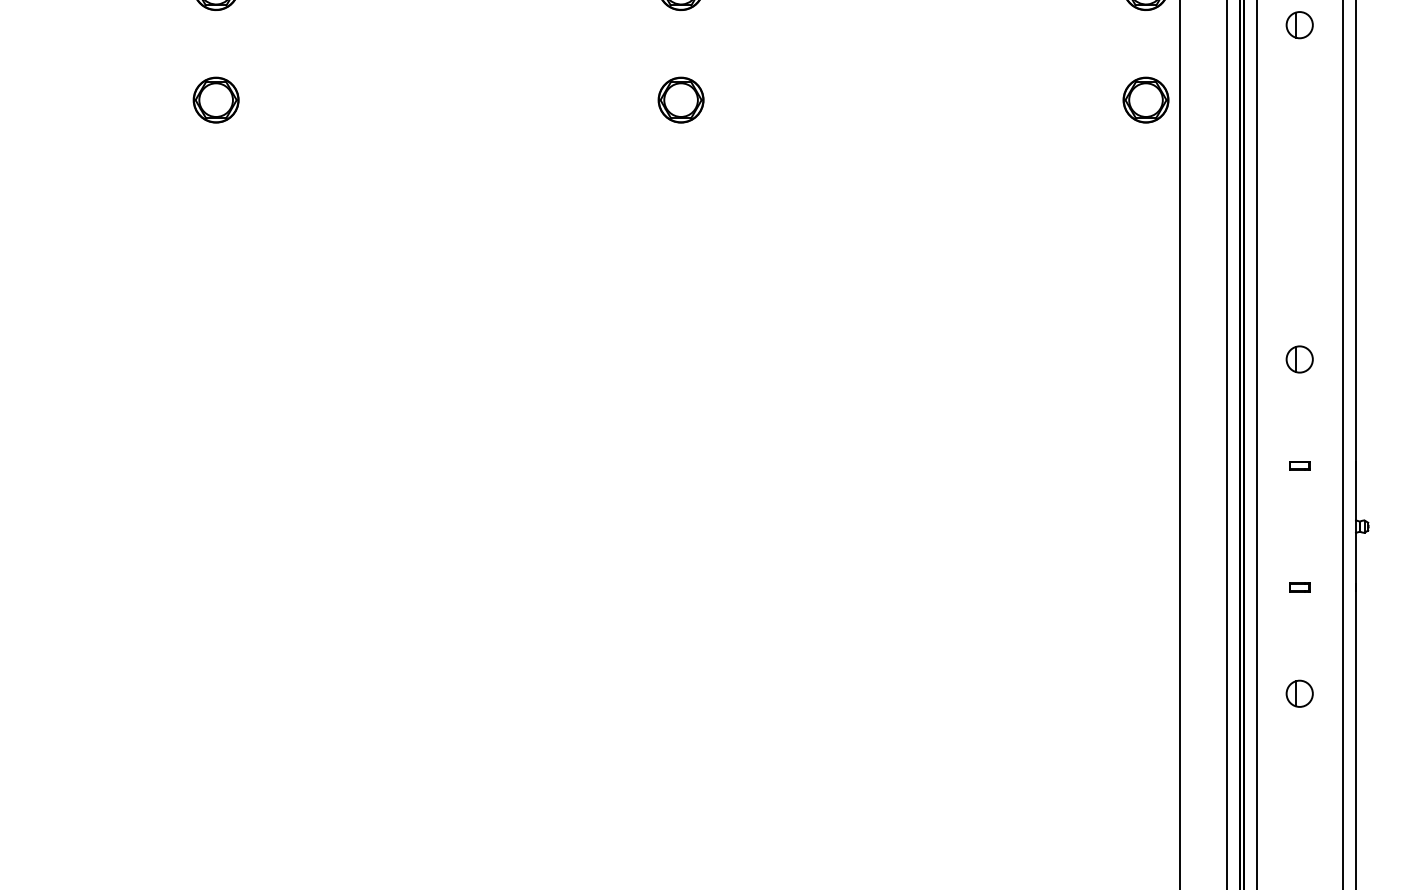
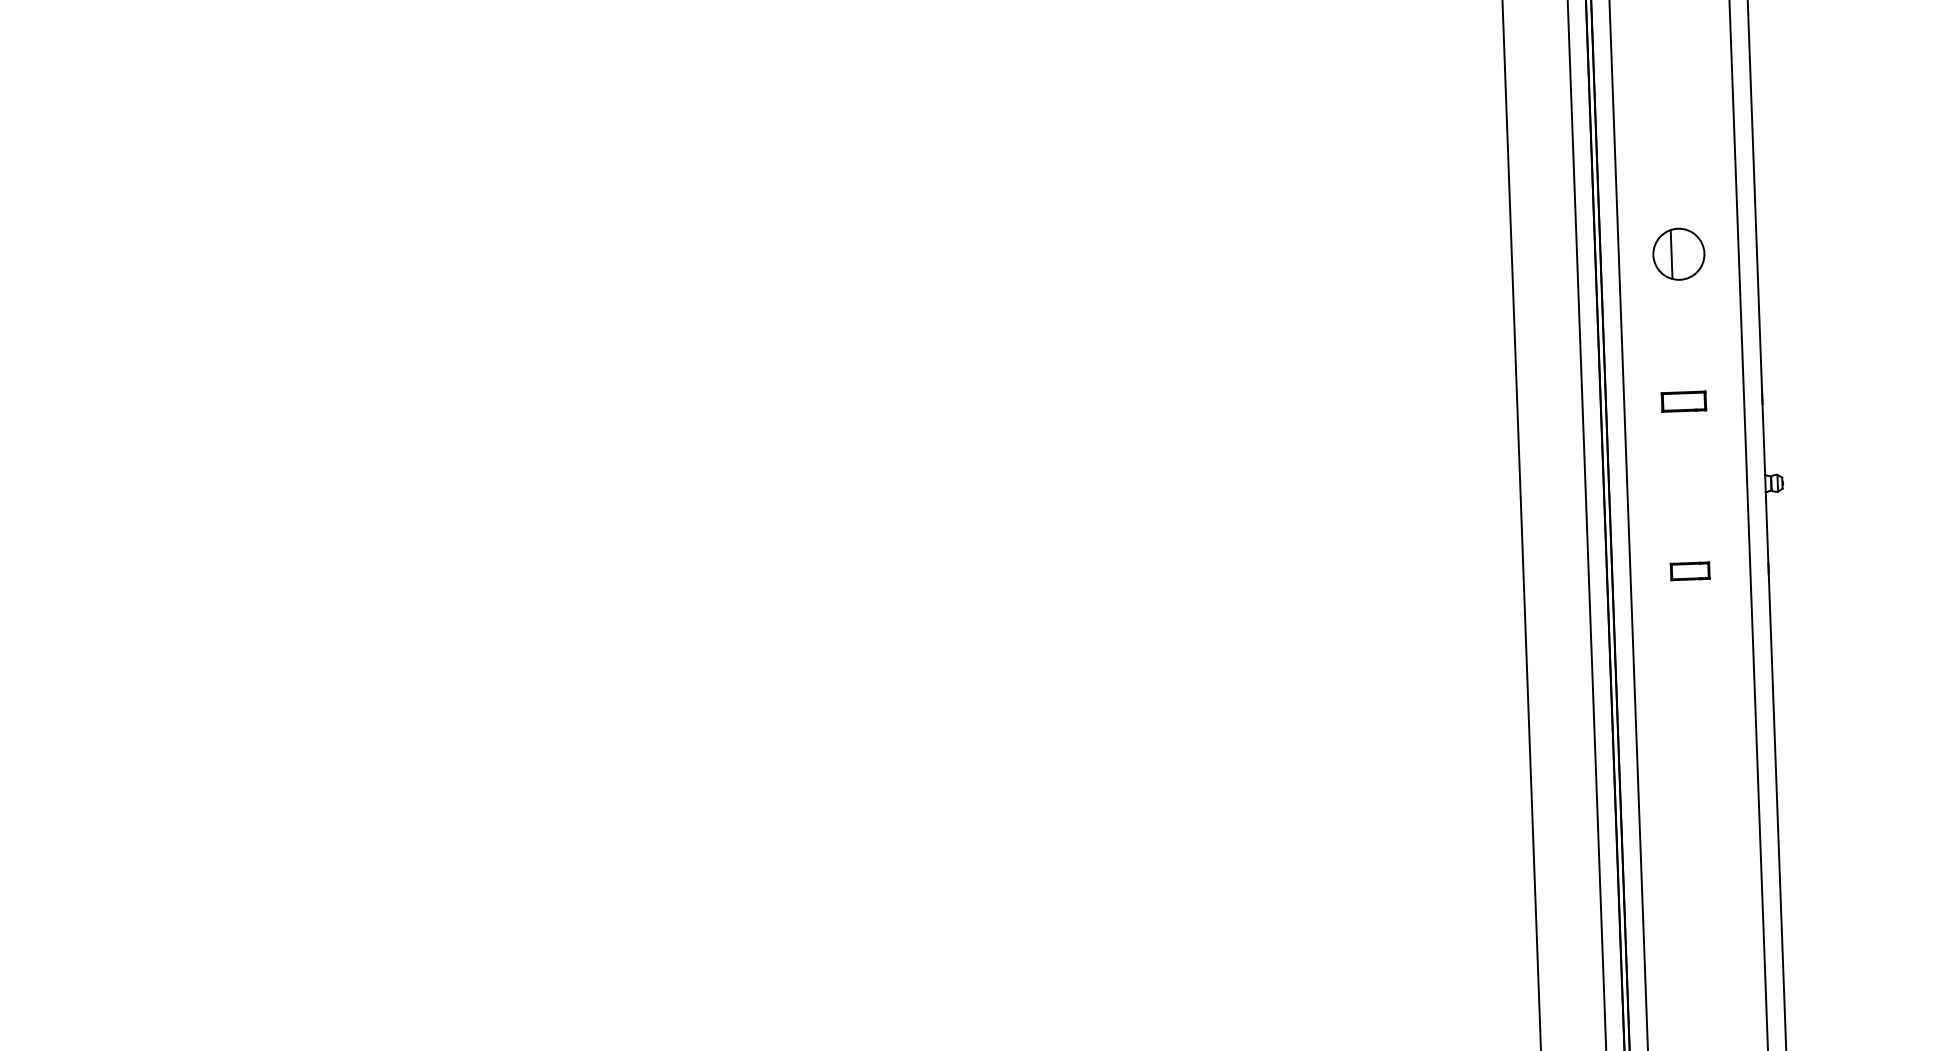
part: (1299, 359) -> (1678, 254), size x1.4
part: (1299, 465) -> (1683, 401), size x1.6
part: (1299, 587) -> (1690, 571), size x1.4
part: (1299, 693) -> (1695, 718), removed

